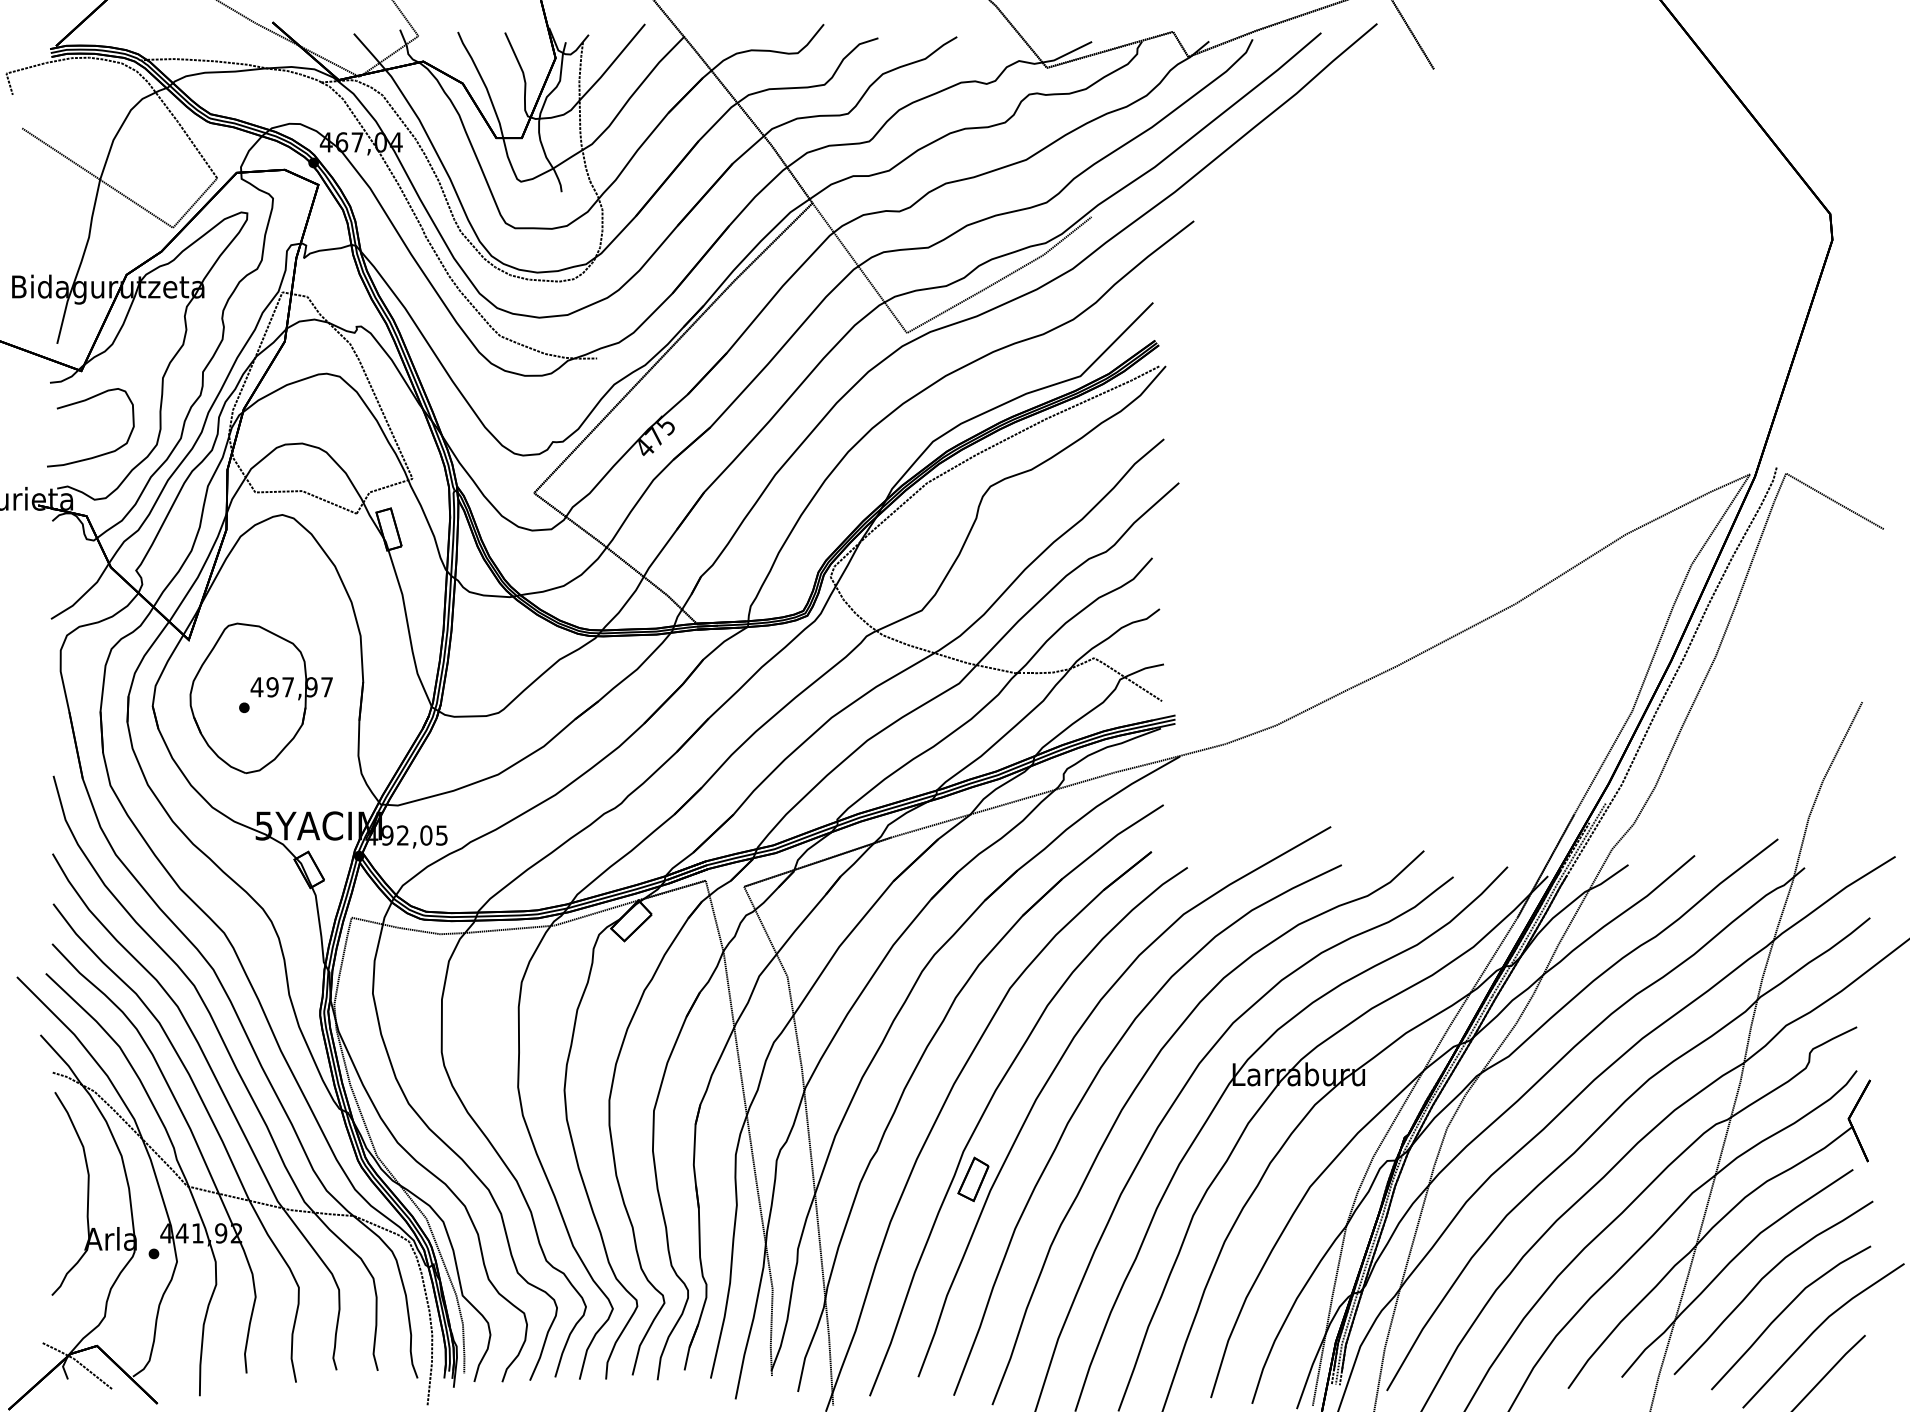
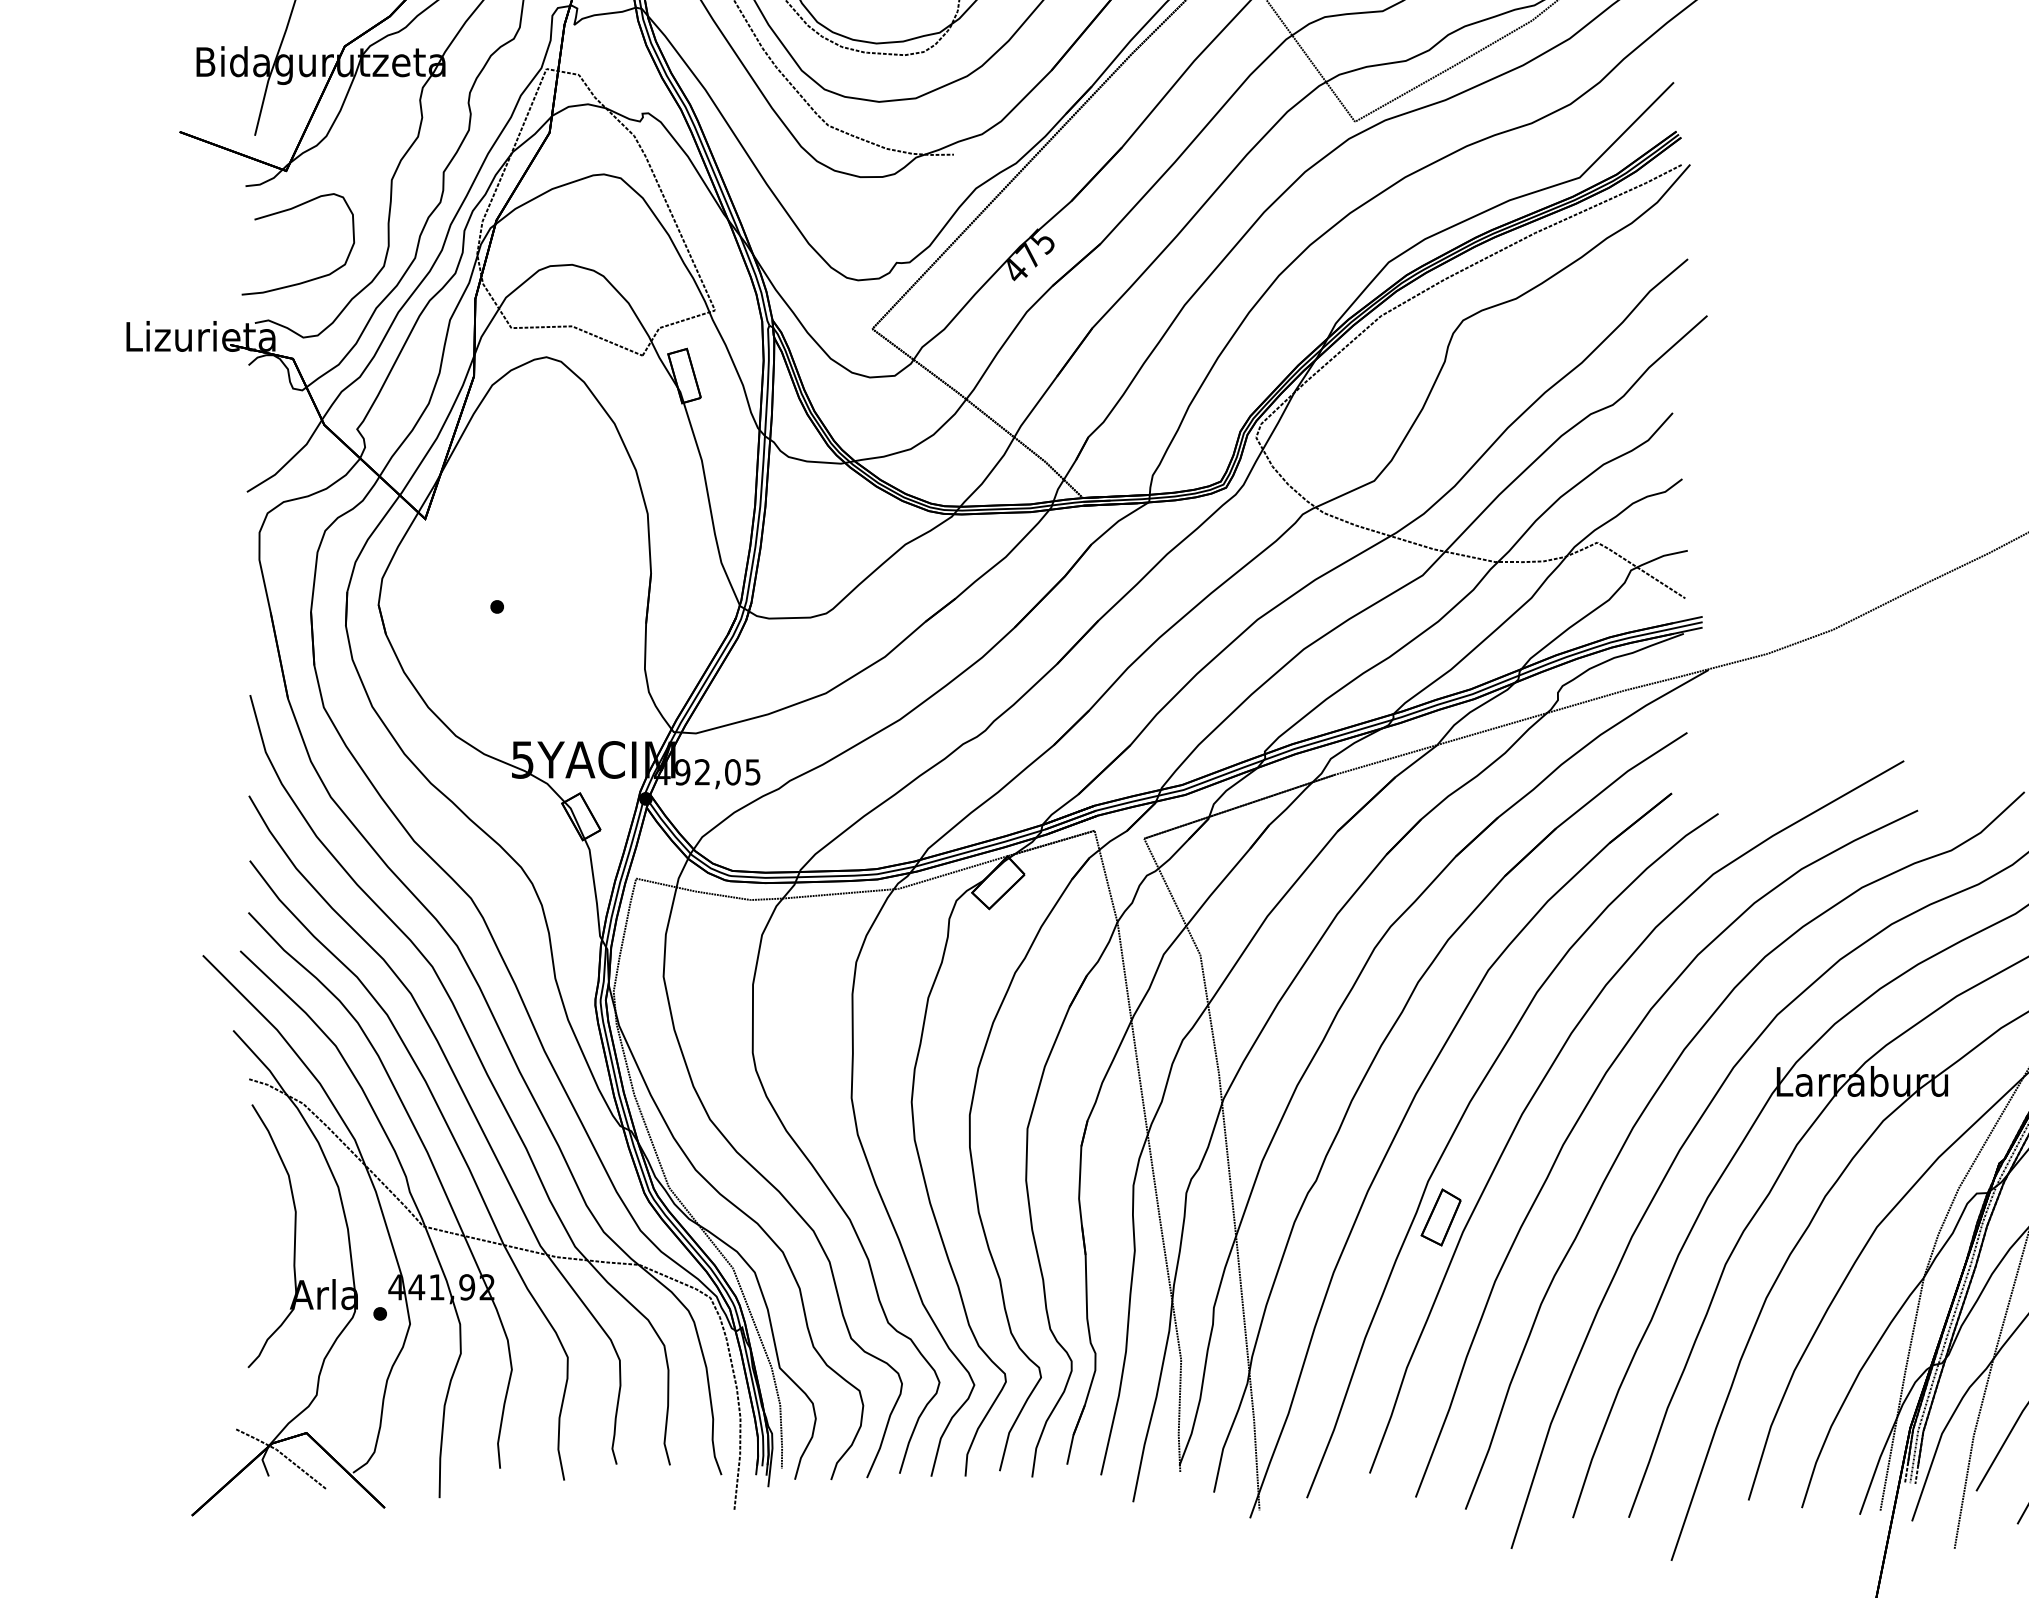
part: (260, 698) -> (518, 594), removed

